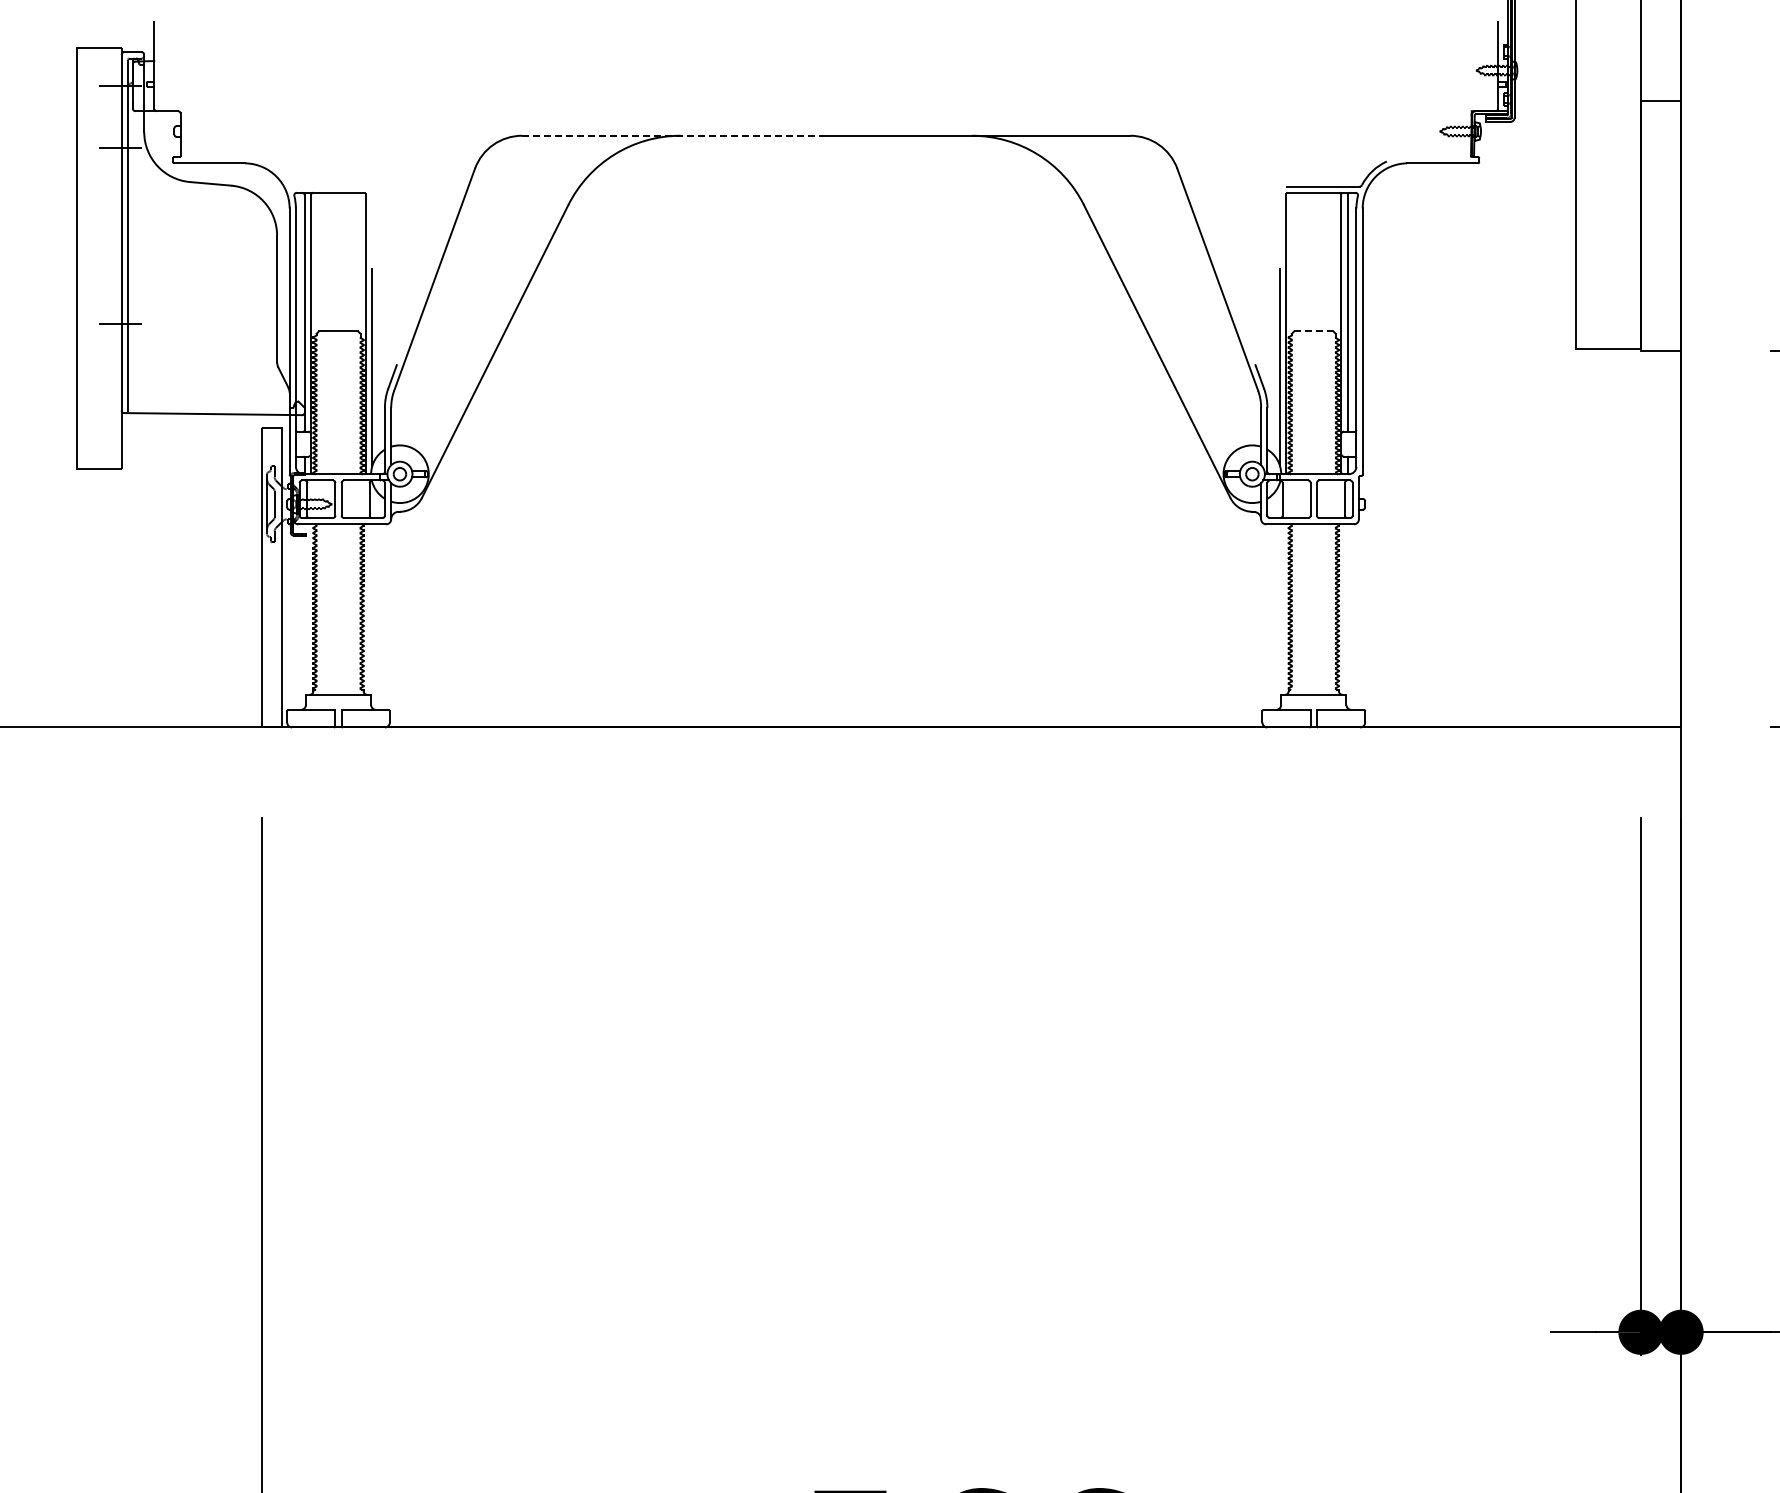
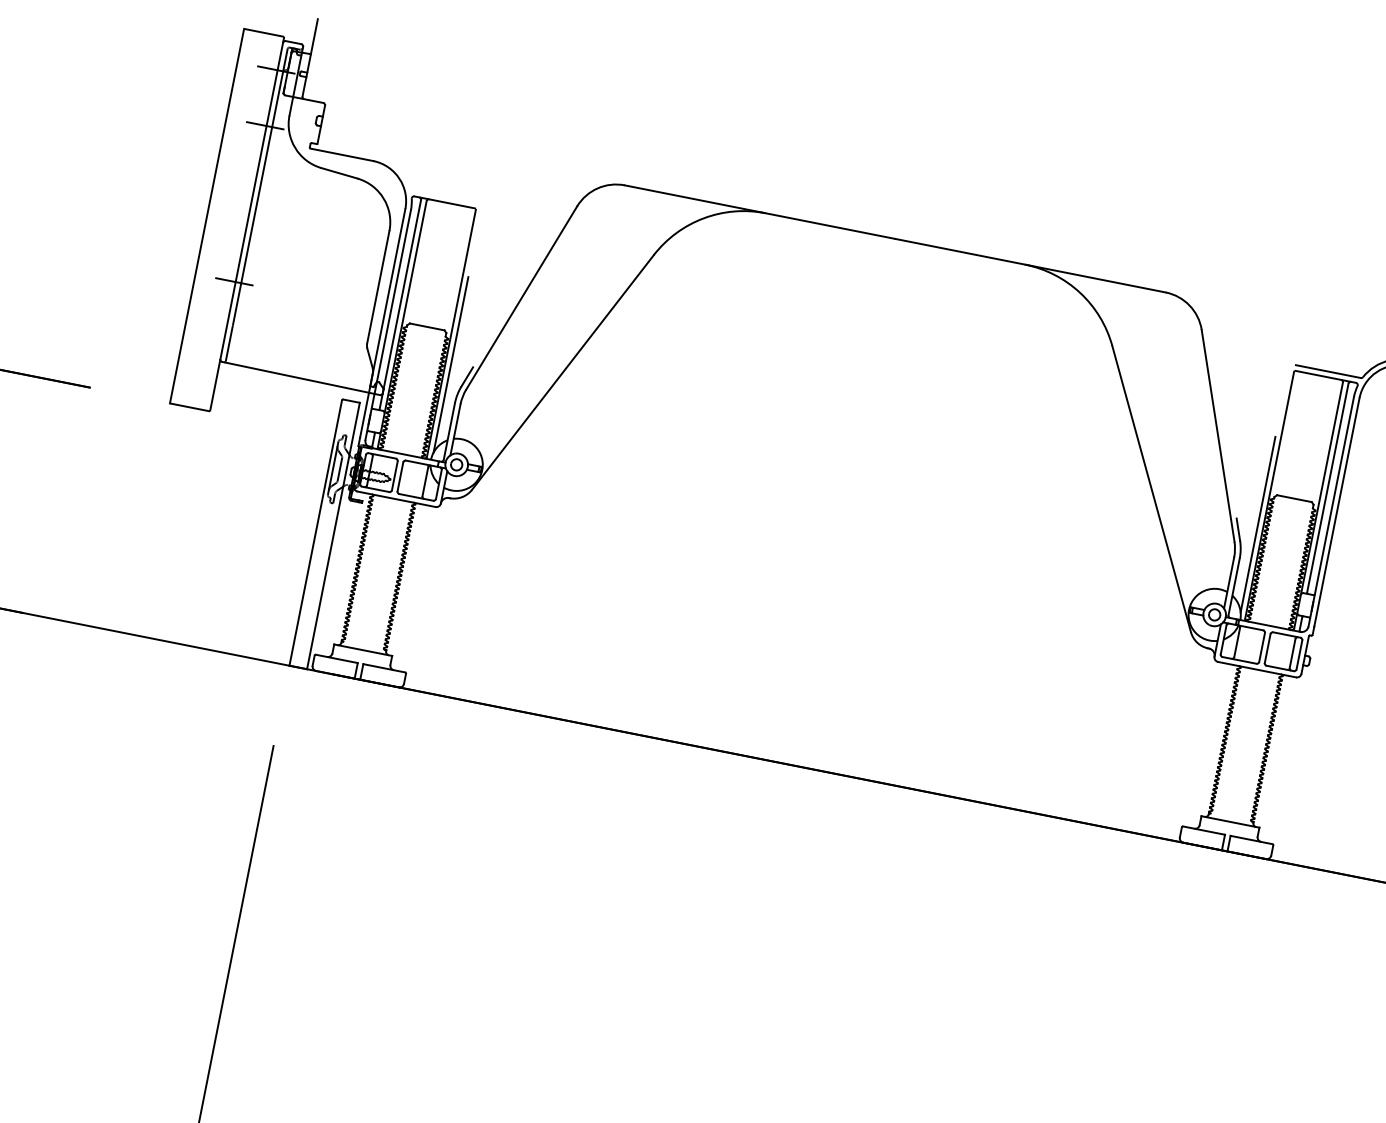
line: (673, 135) -> (759, 211), dashed -> solid
line: (1314, 331) -> (1295, 498), dashed -> solid

